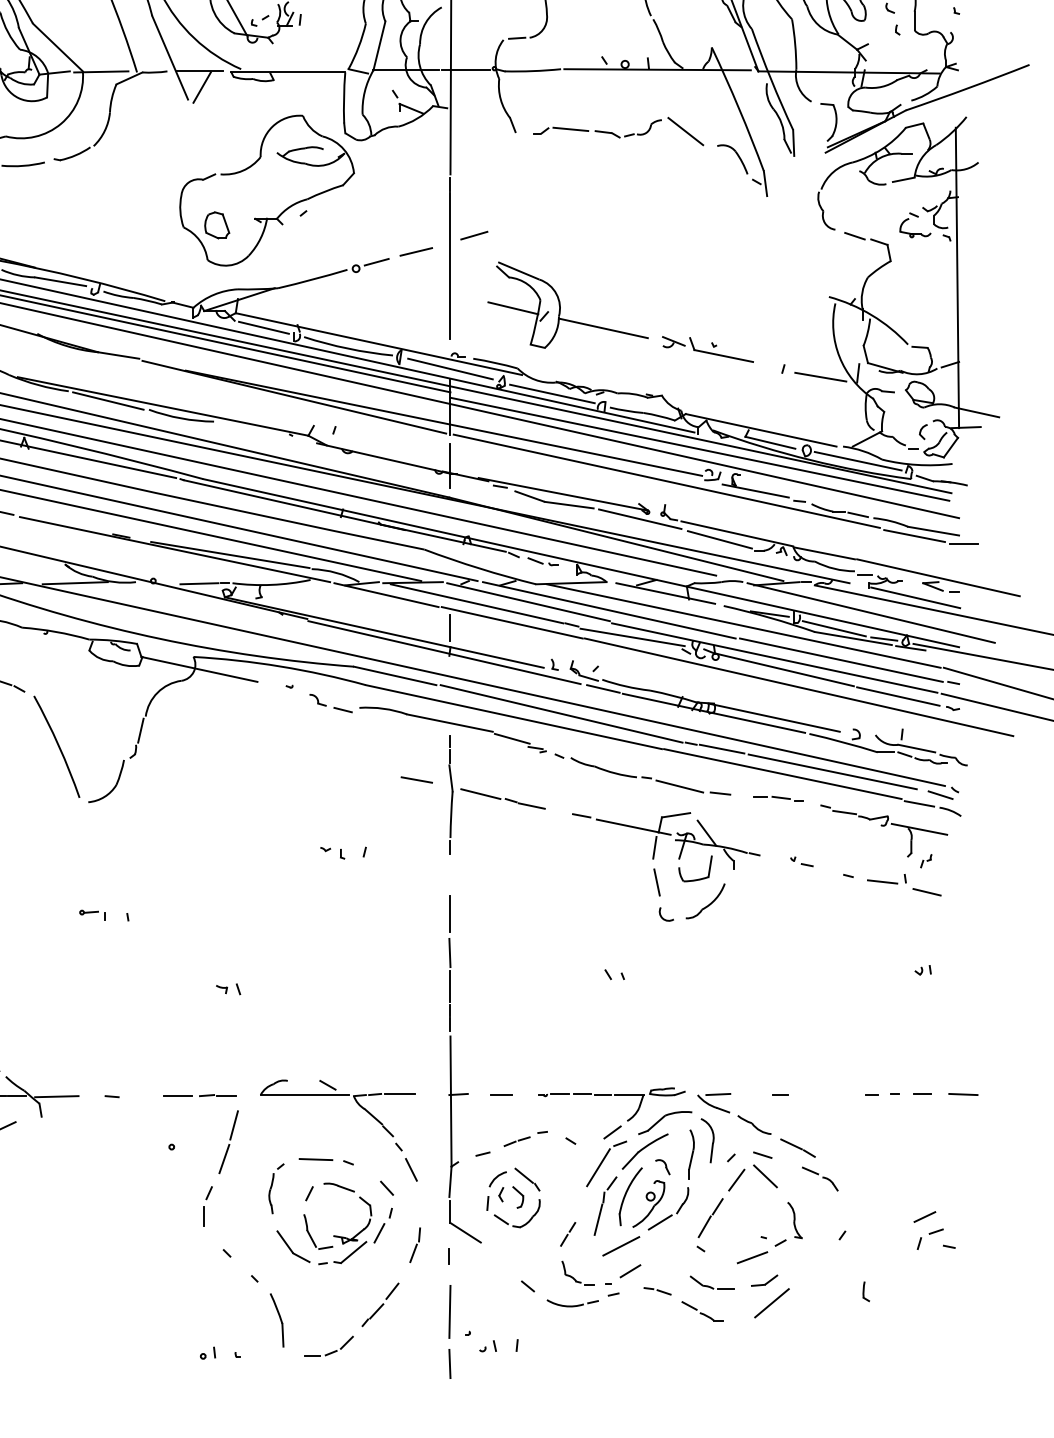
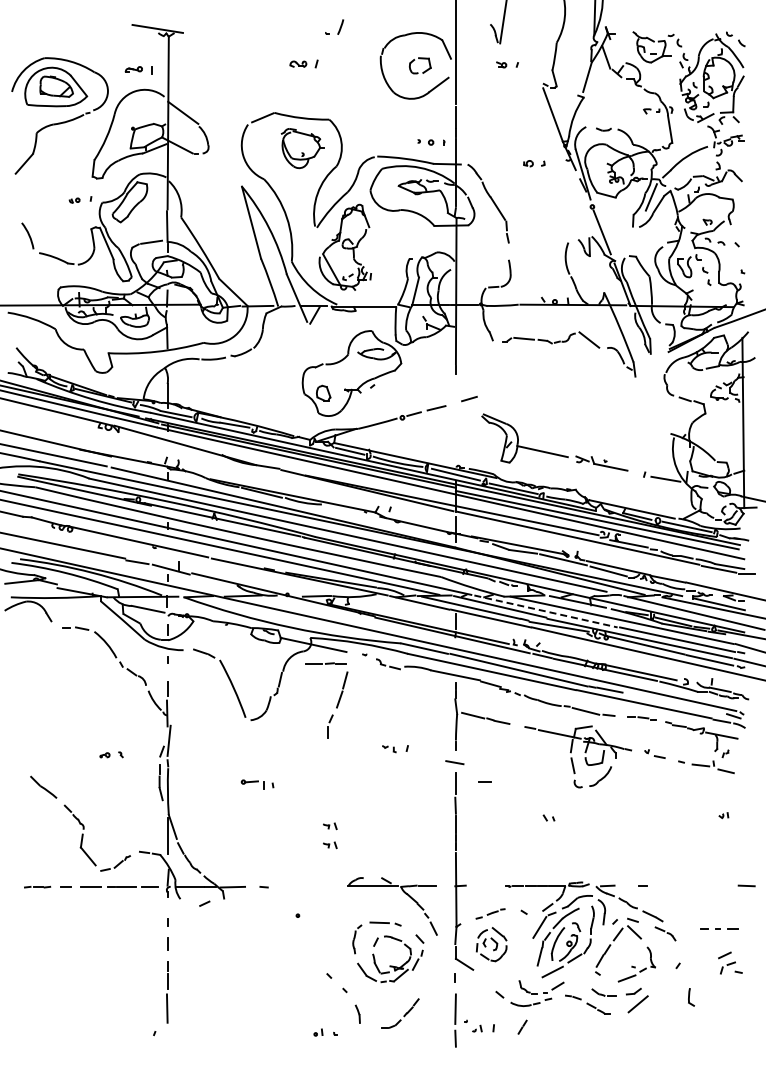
line: (449, 264) -> (455, 415), removed
line: (513, 307) -> (491, 439), removed
line: (610, 610) -> (546, 611), solid -> dashed
line: (832, 770) -> (672, 702), removed
line: (416, 779) -> (454, 762), moved
part: (802, 860) -> (655, 753), size x1.6
part: (91, 913) -> (252, 783), size x1.6
part: (229, 1023) -> (330, 845), added
line: (500, 1093) -> (484, 781), moved
line: (897, 1093) -> (719, 928), moved
part: (511, 1143) -> (490, 913), size x0.7
part: (220, 1164) -> (337, 702), moved
line: (567, 1233) -> (522, 1026), moved
part: (414, 1245) -> (435, 971), removed
part: (866, 1293) -> (691, 998), size x1.6
part: (276, 1319) -> (357, 1013), size x0.6
part: (352, 1319) -> (400, 1013), size x0.7

